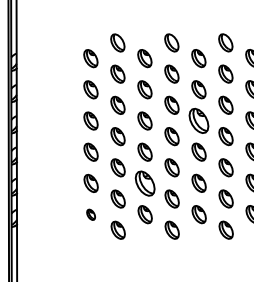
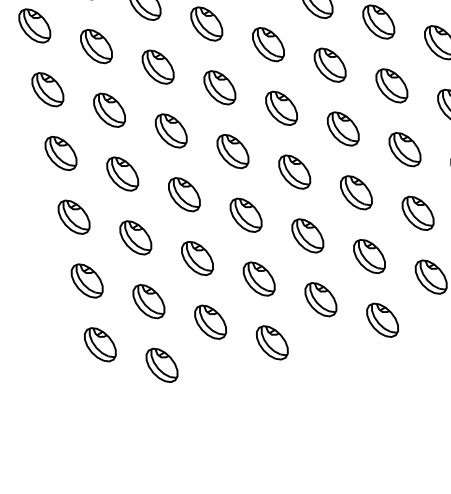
part: (198, 120) -> (280, 107), size x0.71
part: (144, 182) -> (195, 256), size x0.71
part: (90, 214) -> (98, 344), size x1.67

